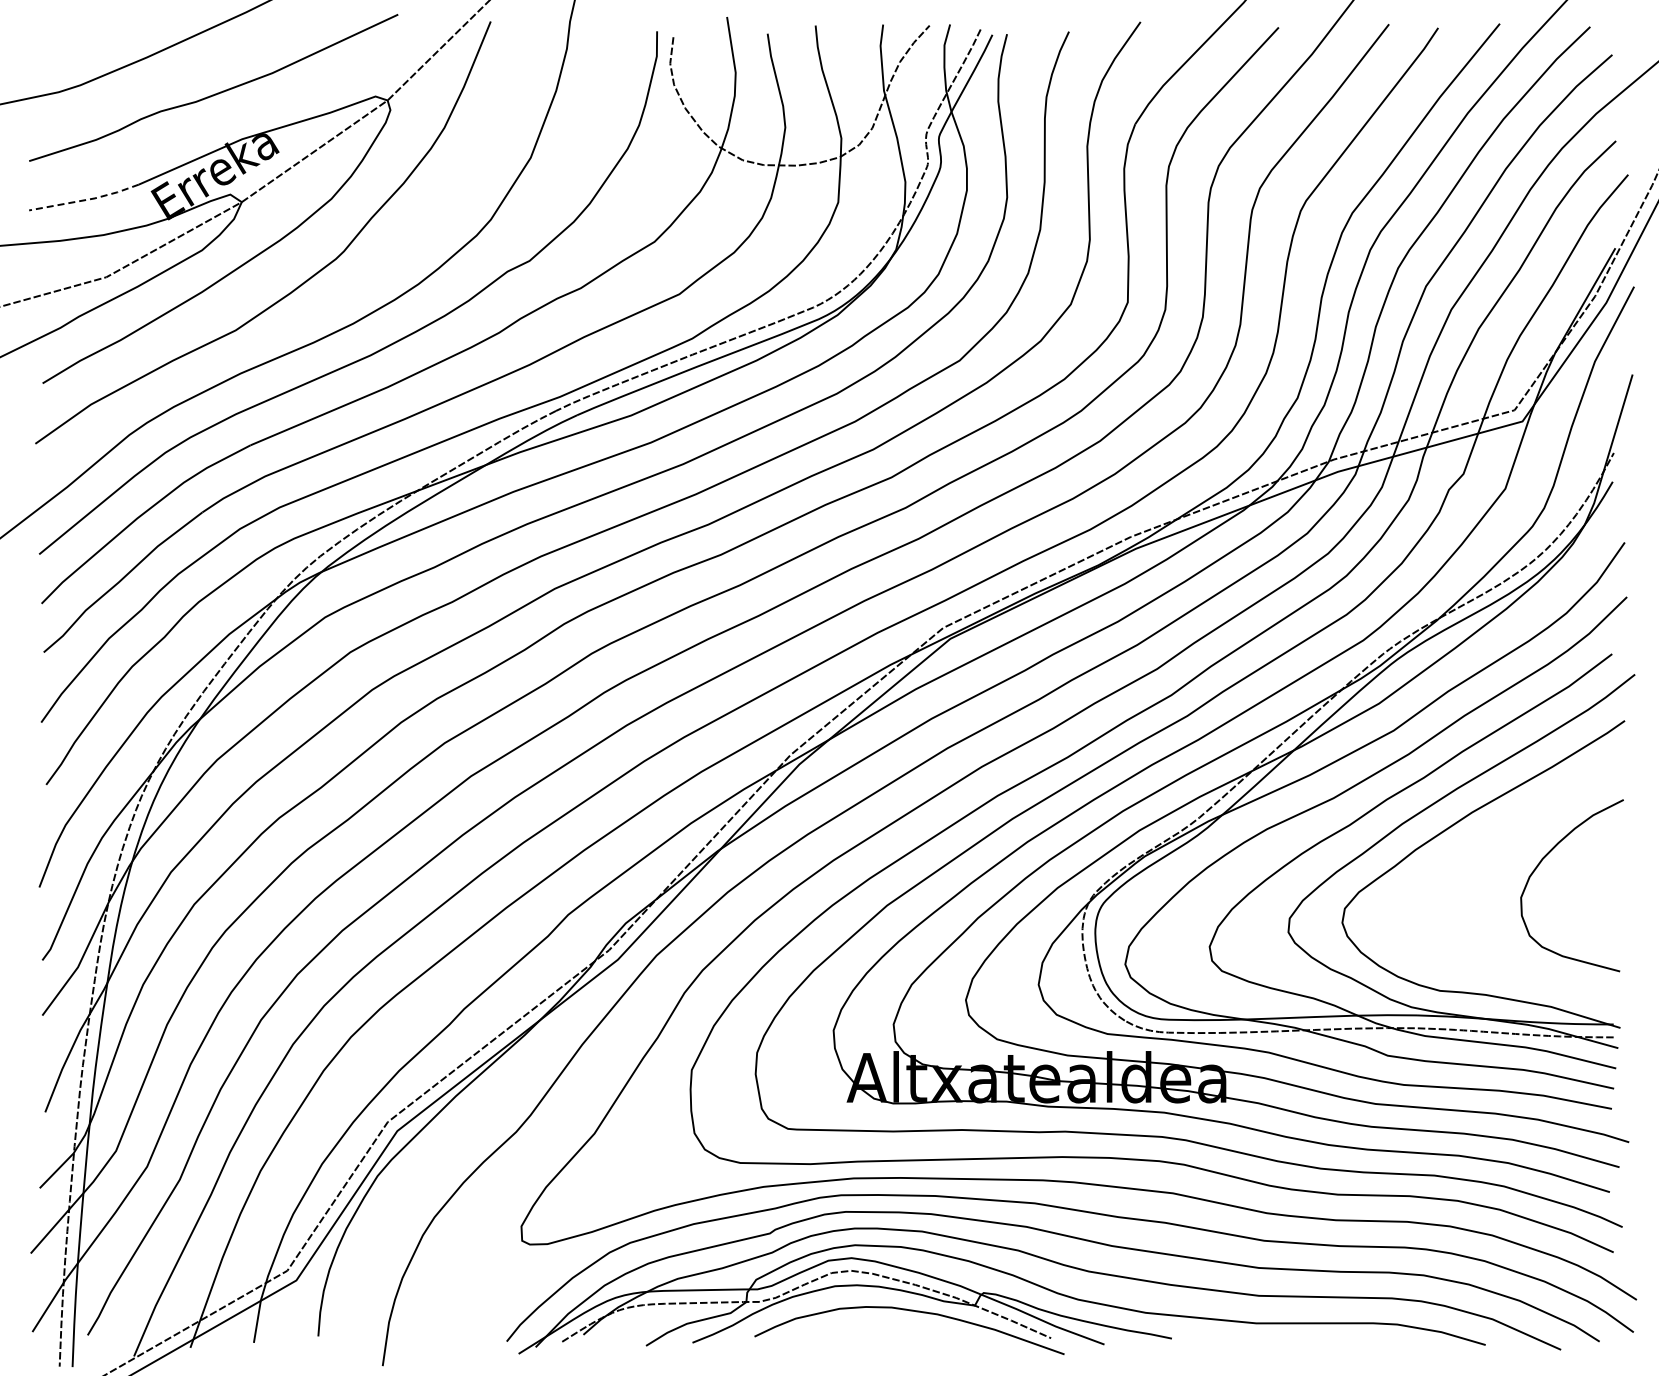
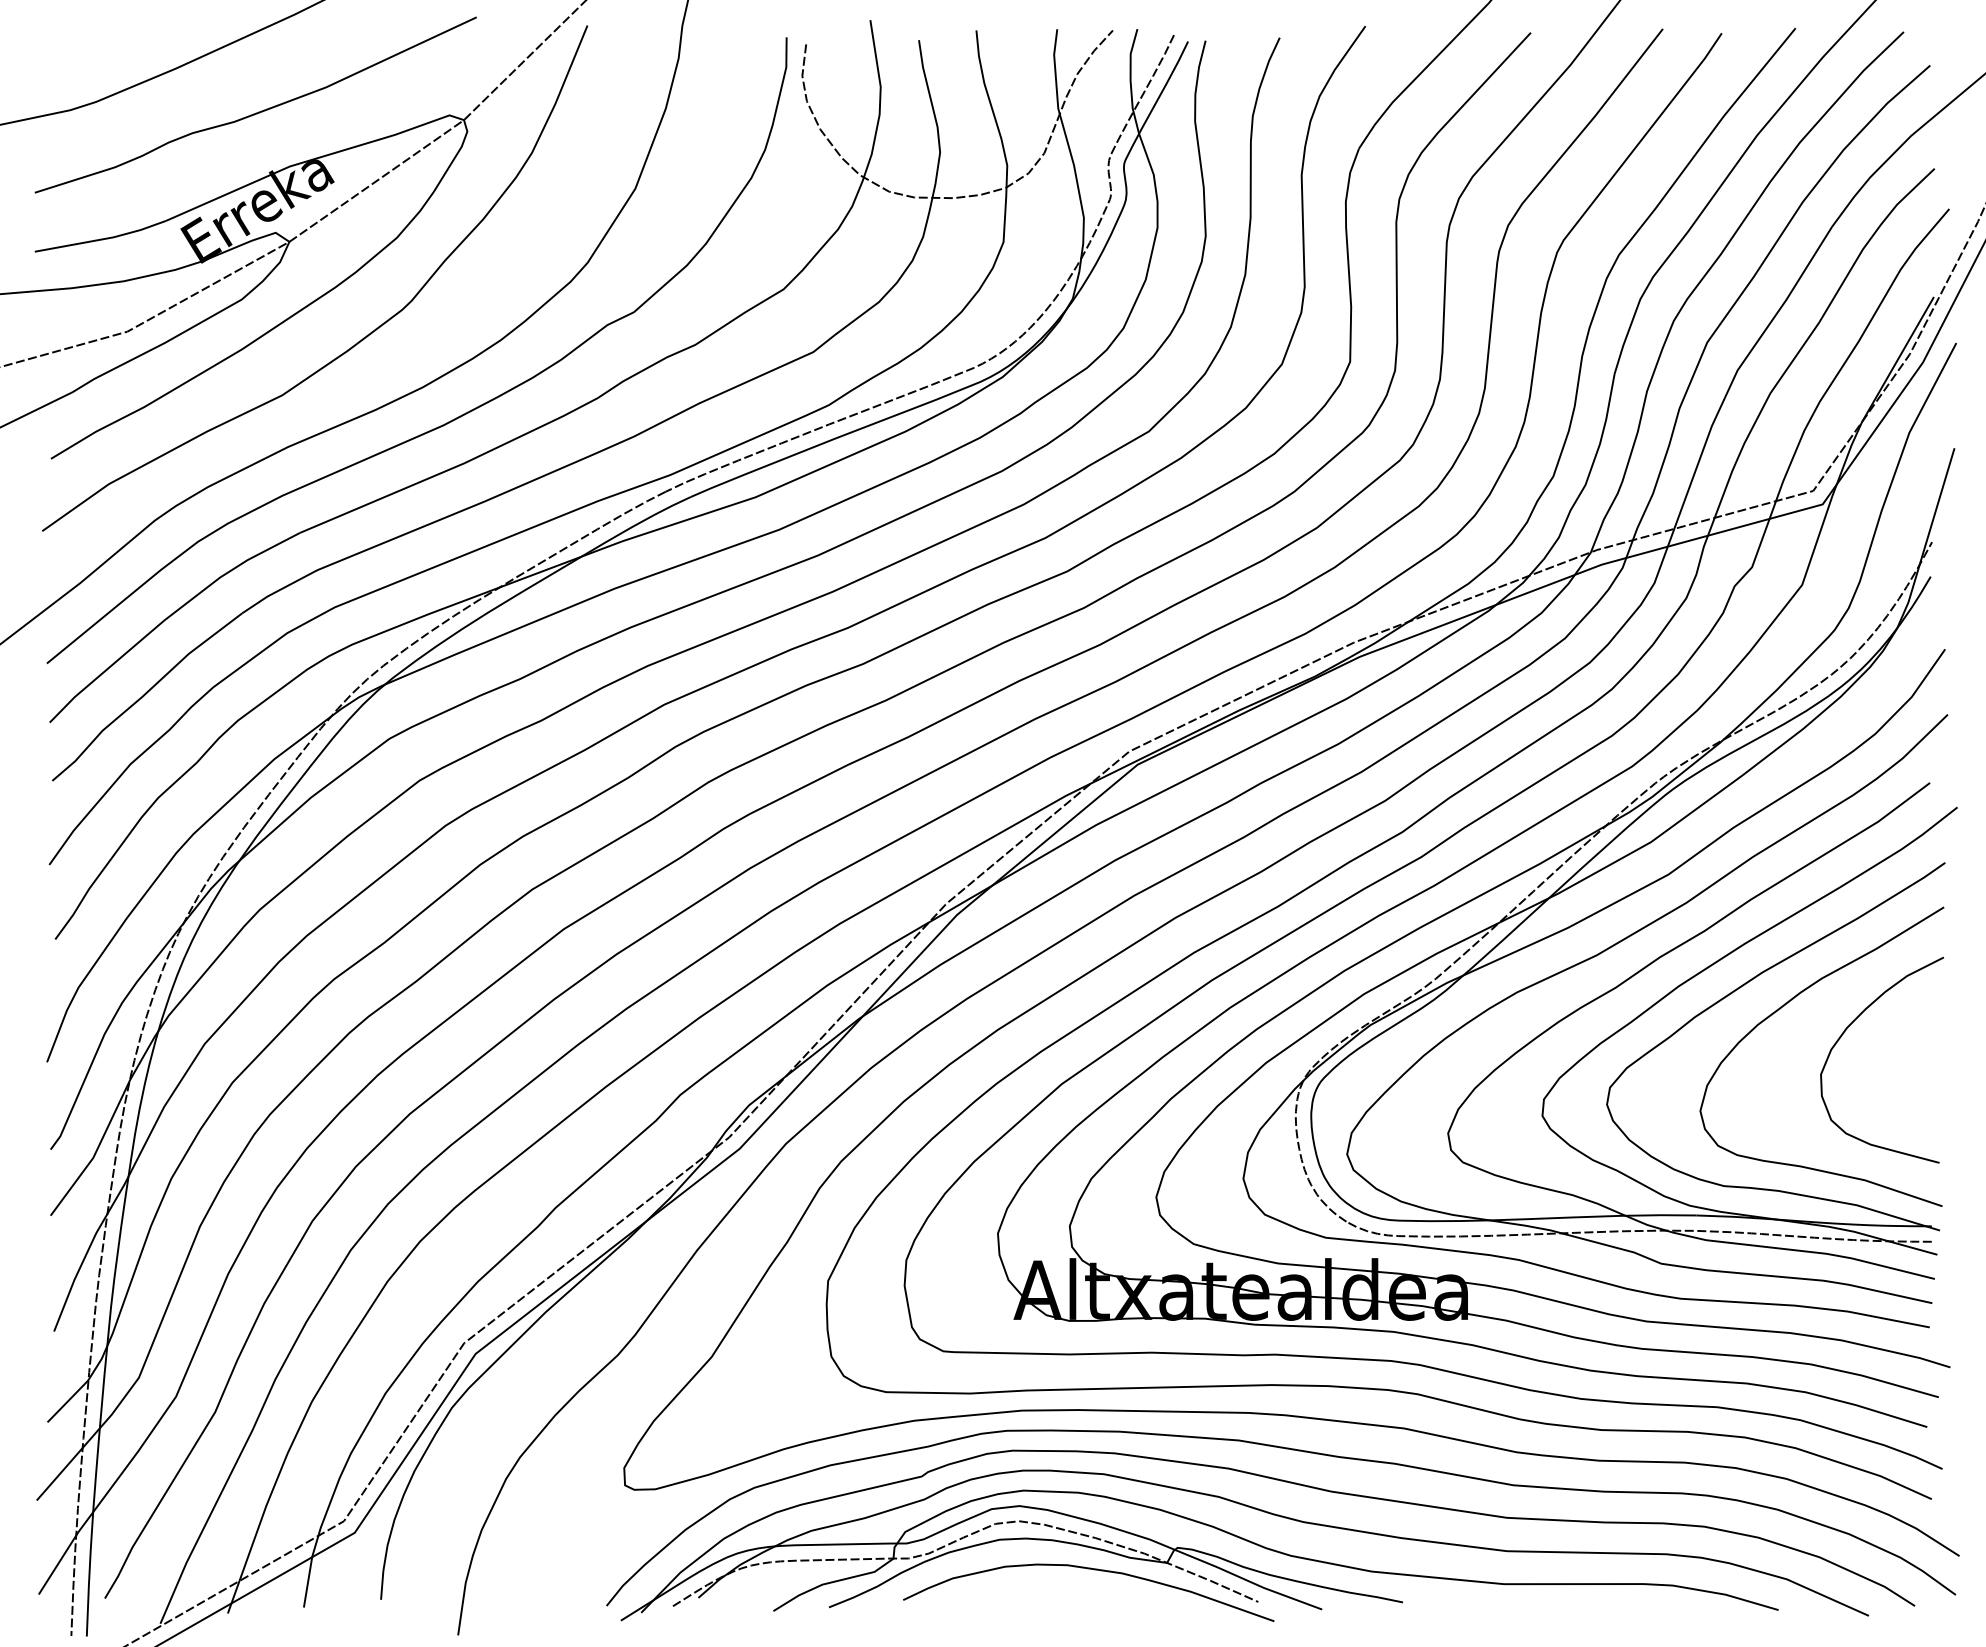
line: (86, 200) -> (103, 239), dashed -> solid
curve: (1491, 840) -> (1785, 1006), added

